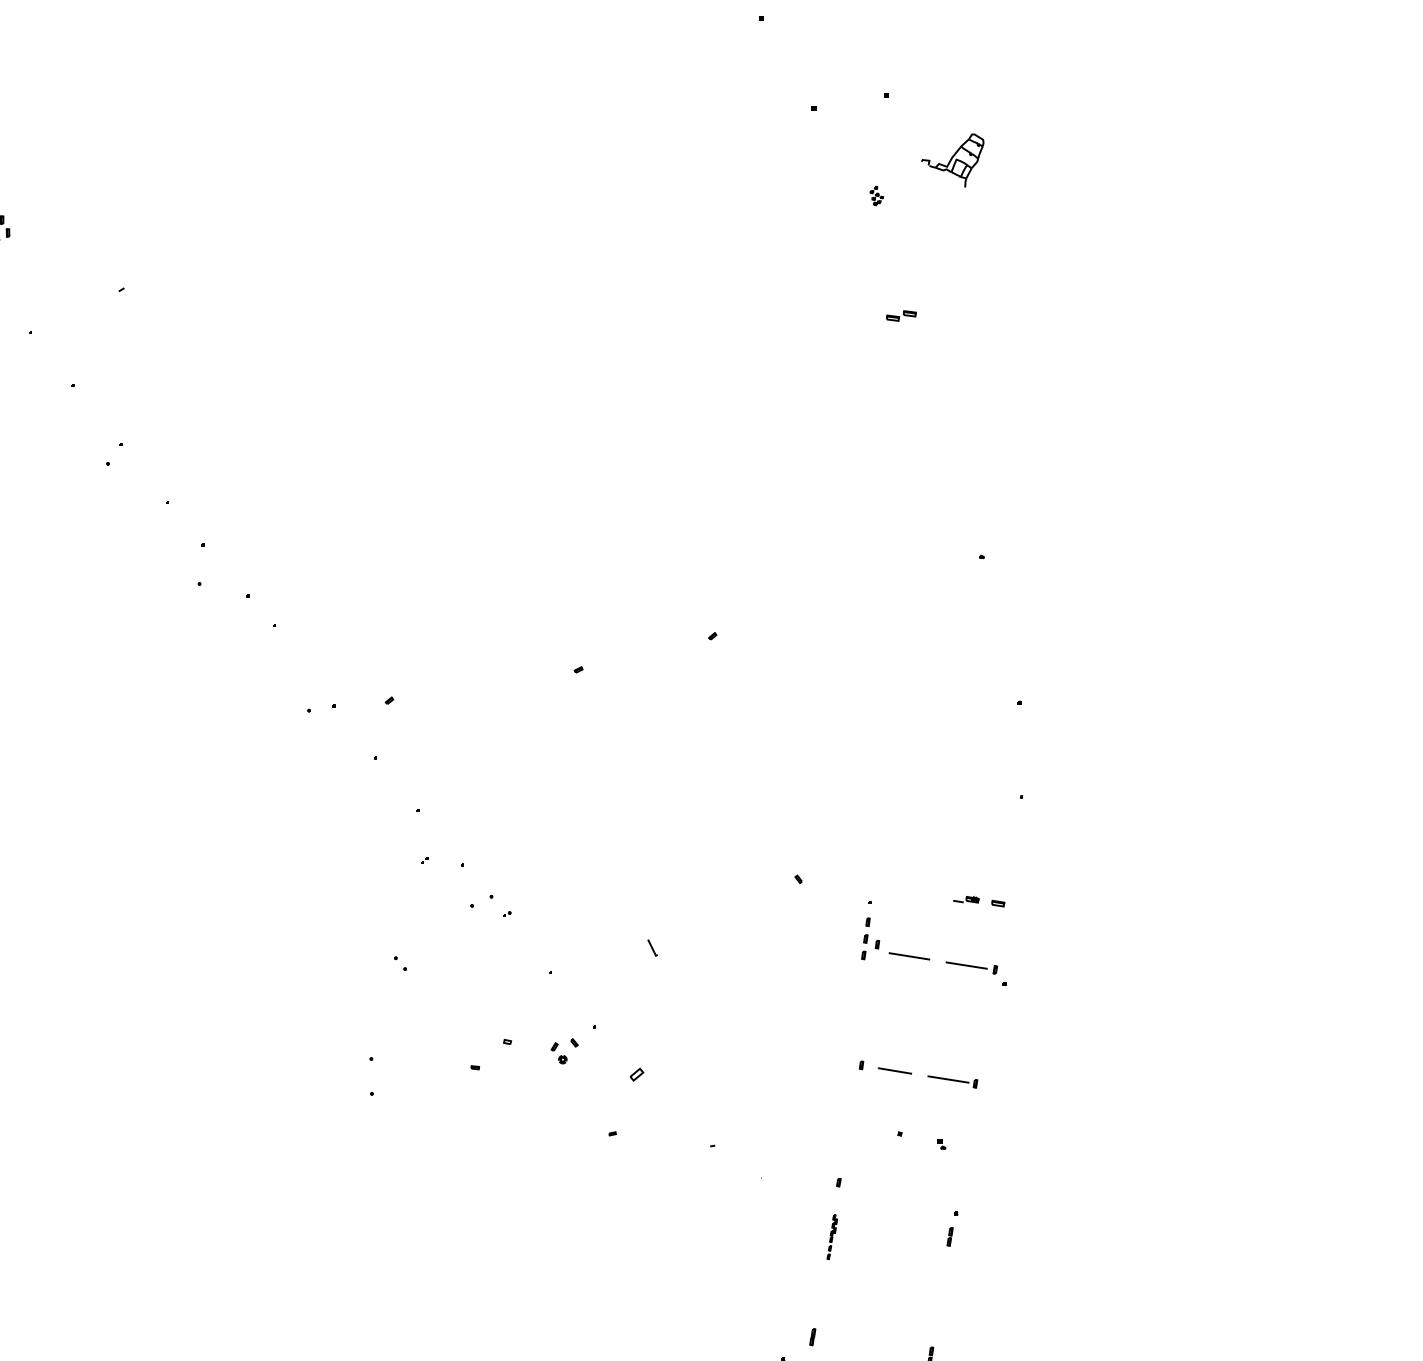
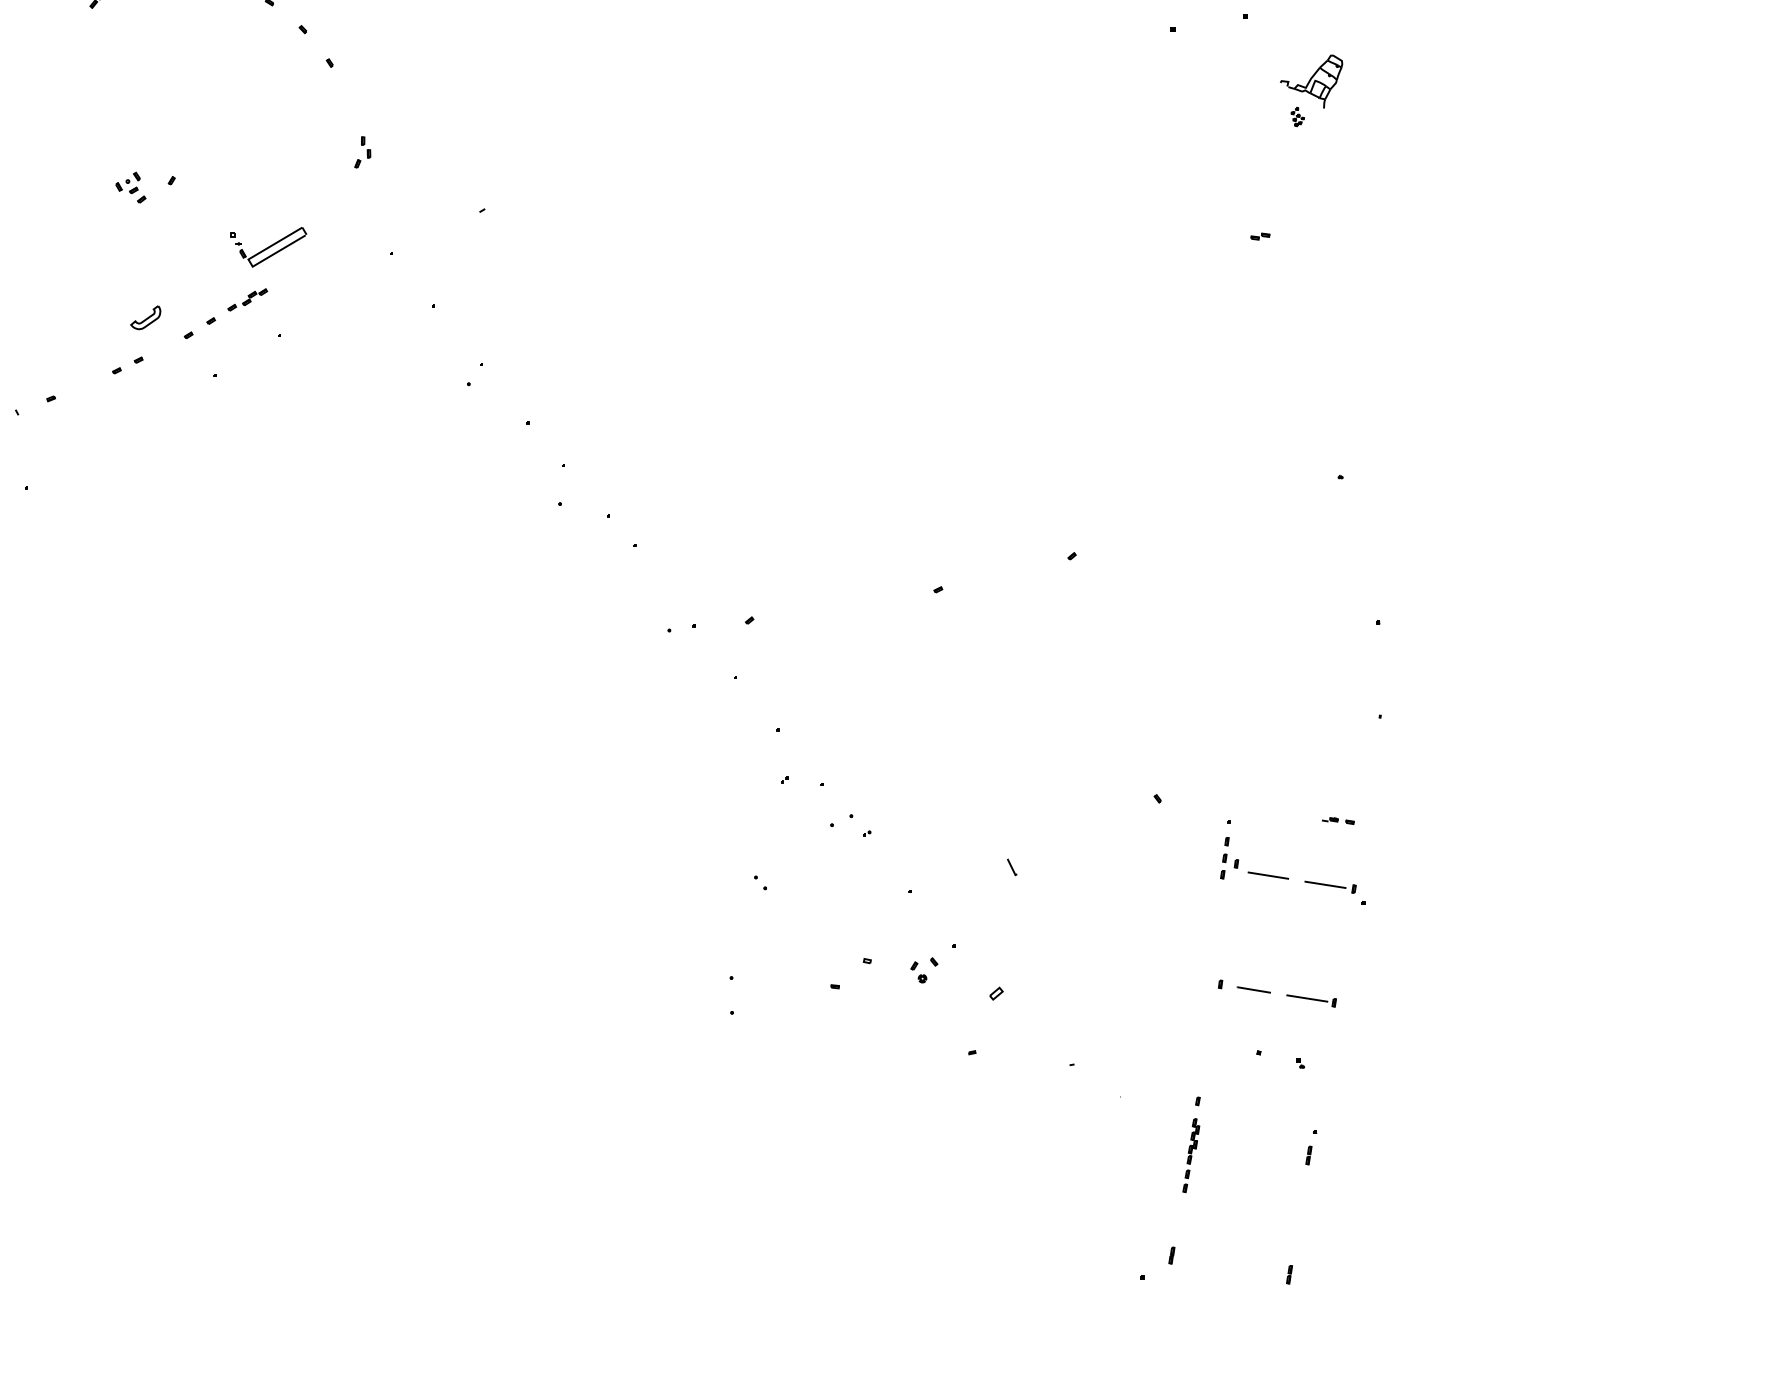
part: (876, 196) -> (1297, 117), moved
part: (901, 315) -> (1260, 236), size x0.62
part: (979, 901) -> (1338, 820), size x0.62
part: (832, 1236) -> (1191, 1155), size x1.67

